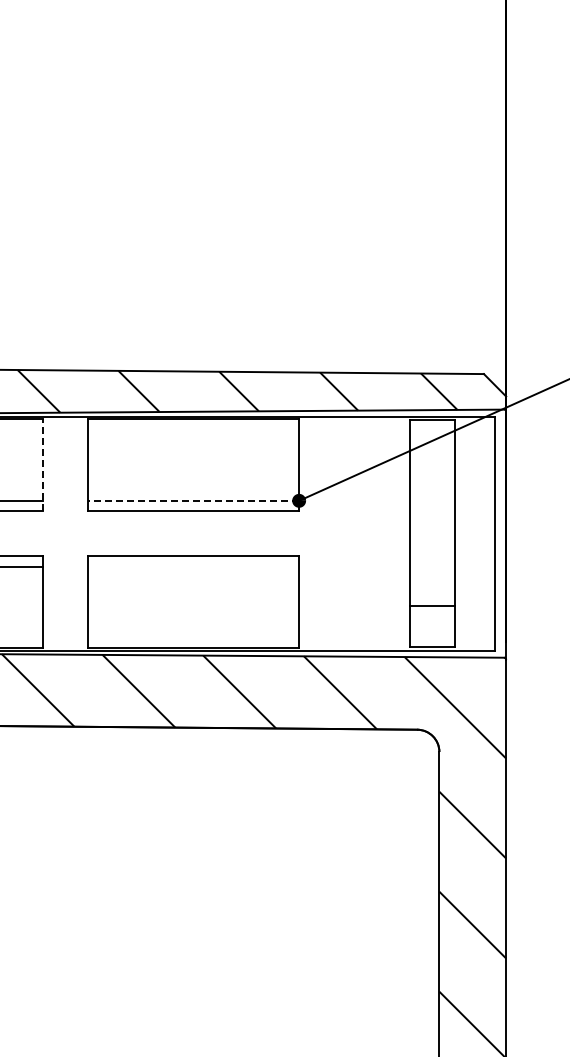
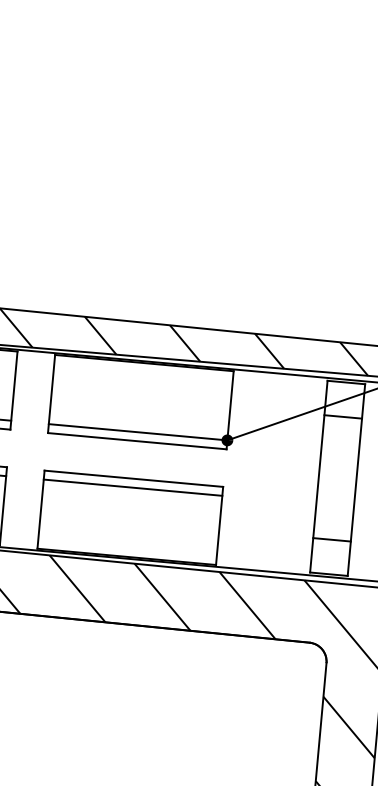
line: (432, 460) -> (343, 416), added
line: (43, 464) -> (14, 390), dashed -> solid
line: (193, 500) -> (138, 431), dashed -> solid
line: (193, 566) -> (133, 487), added

